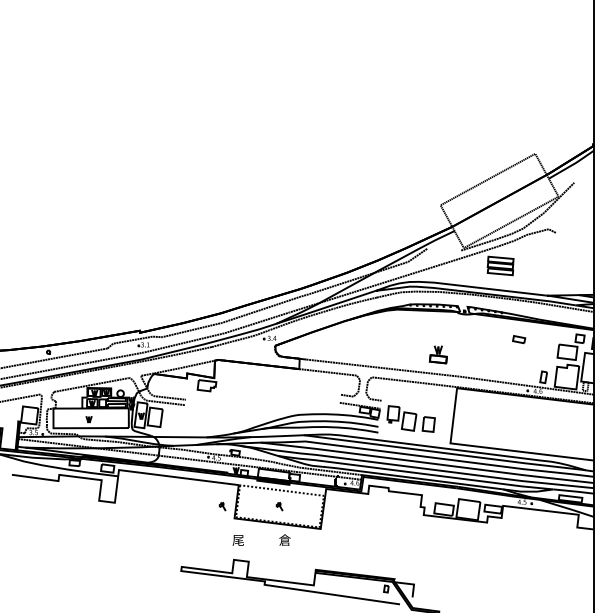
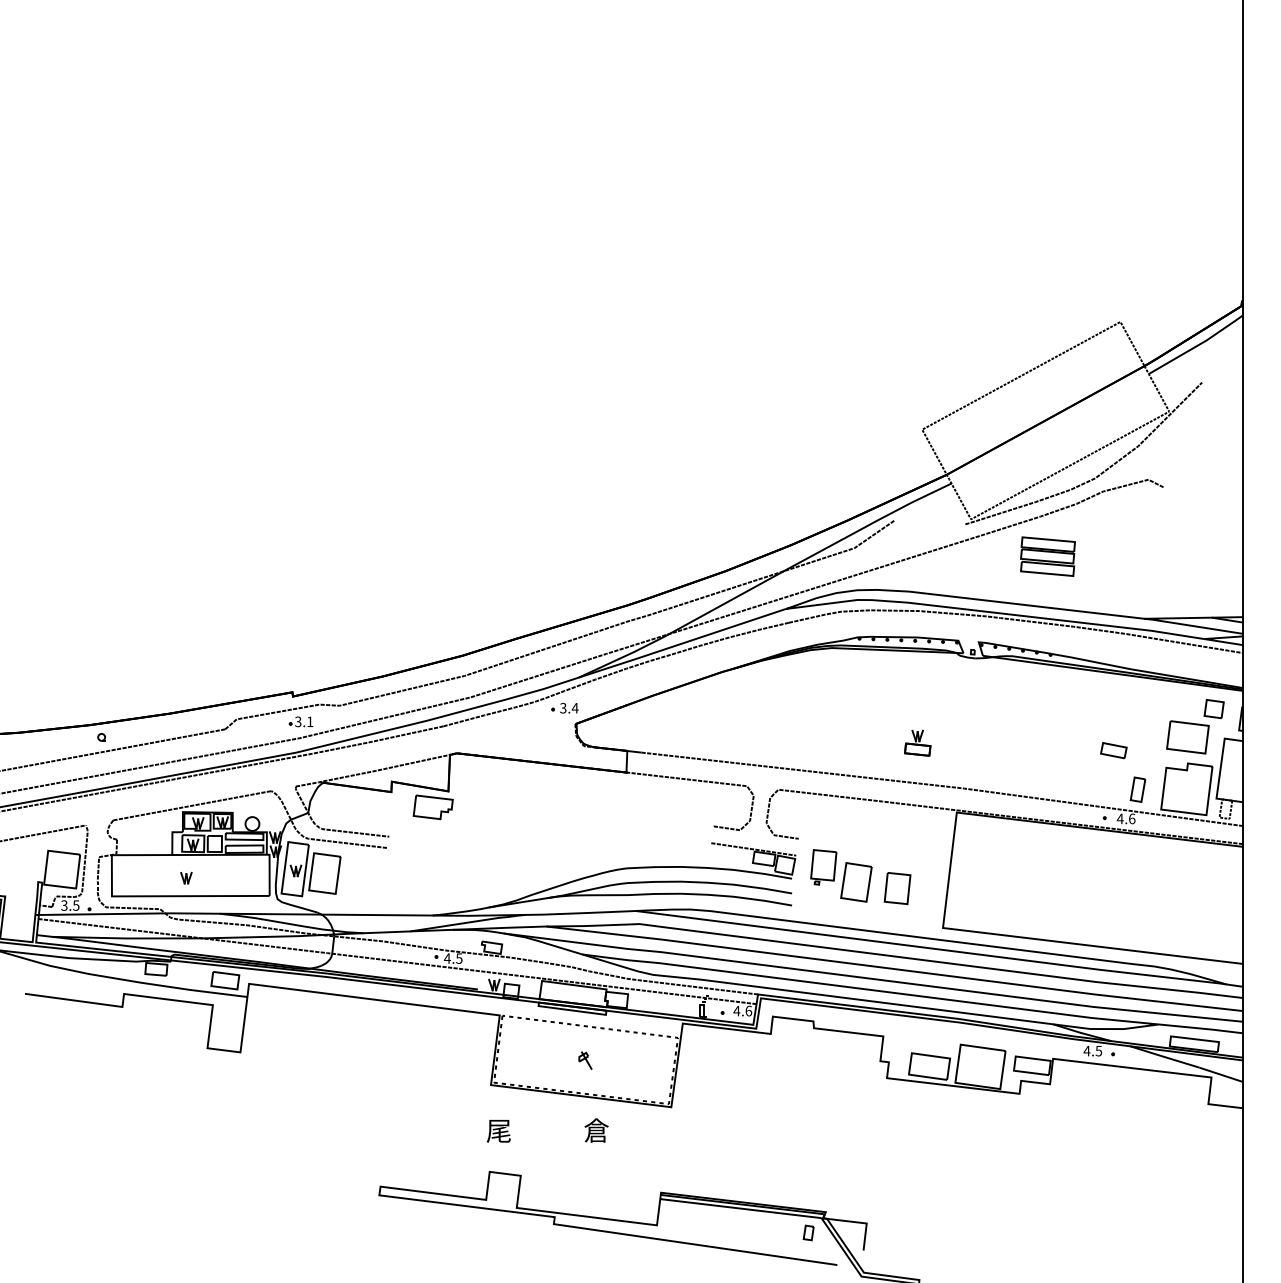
part: (519, 339) -> (1114, 750), moved
part: (438, 355) -> (917, 744), size x0.71
part: (222, 506) -> (465, 1060), removed

